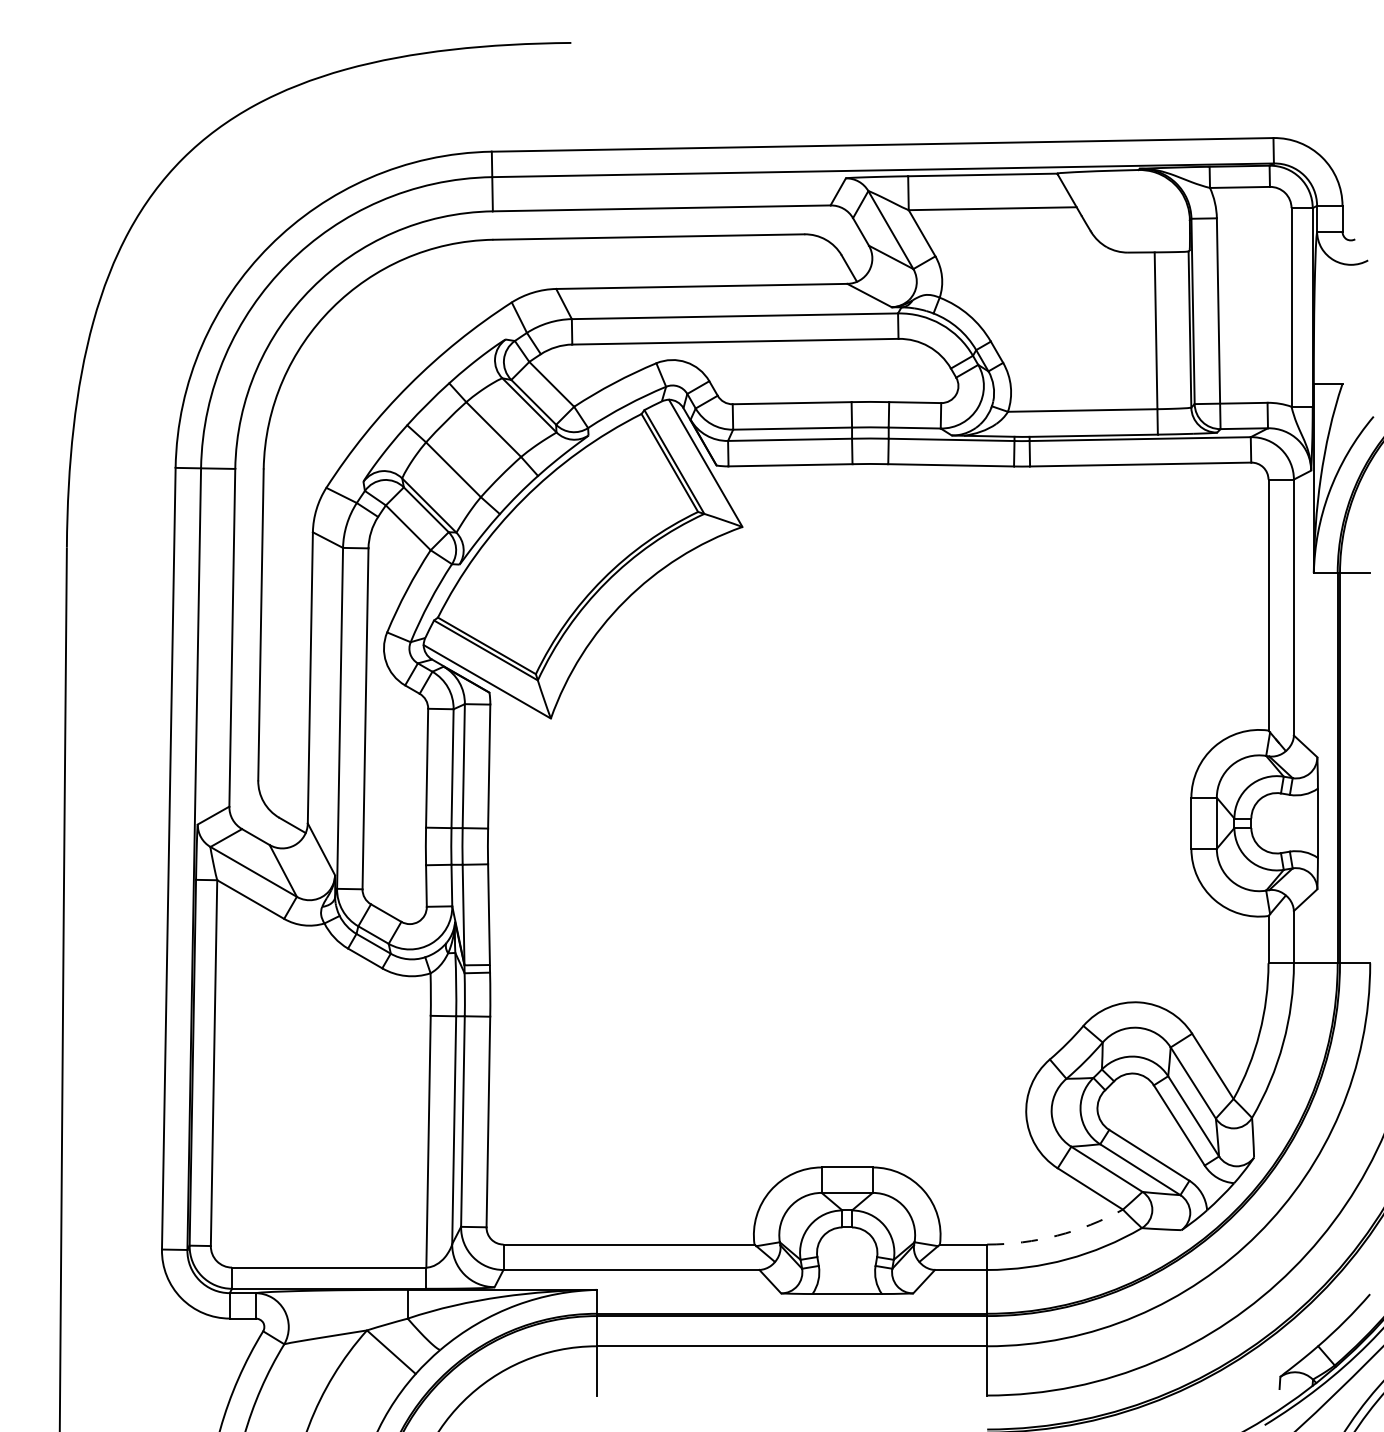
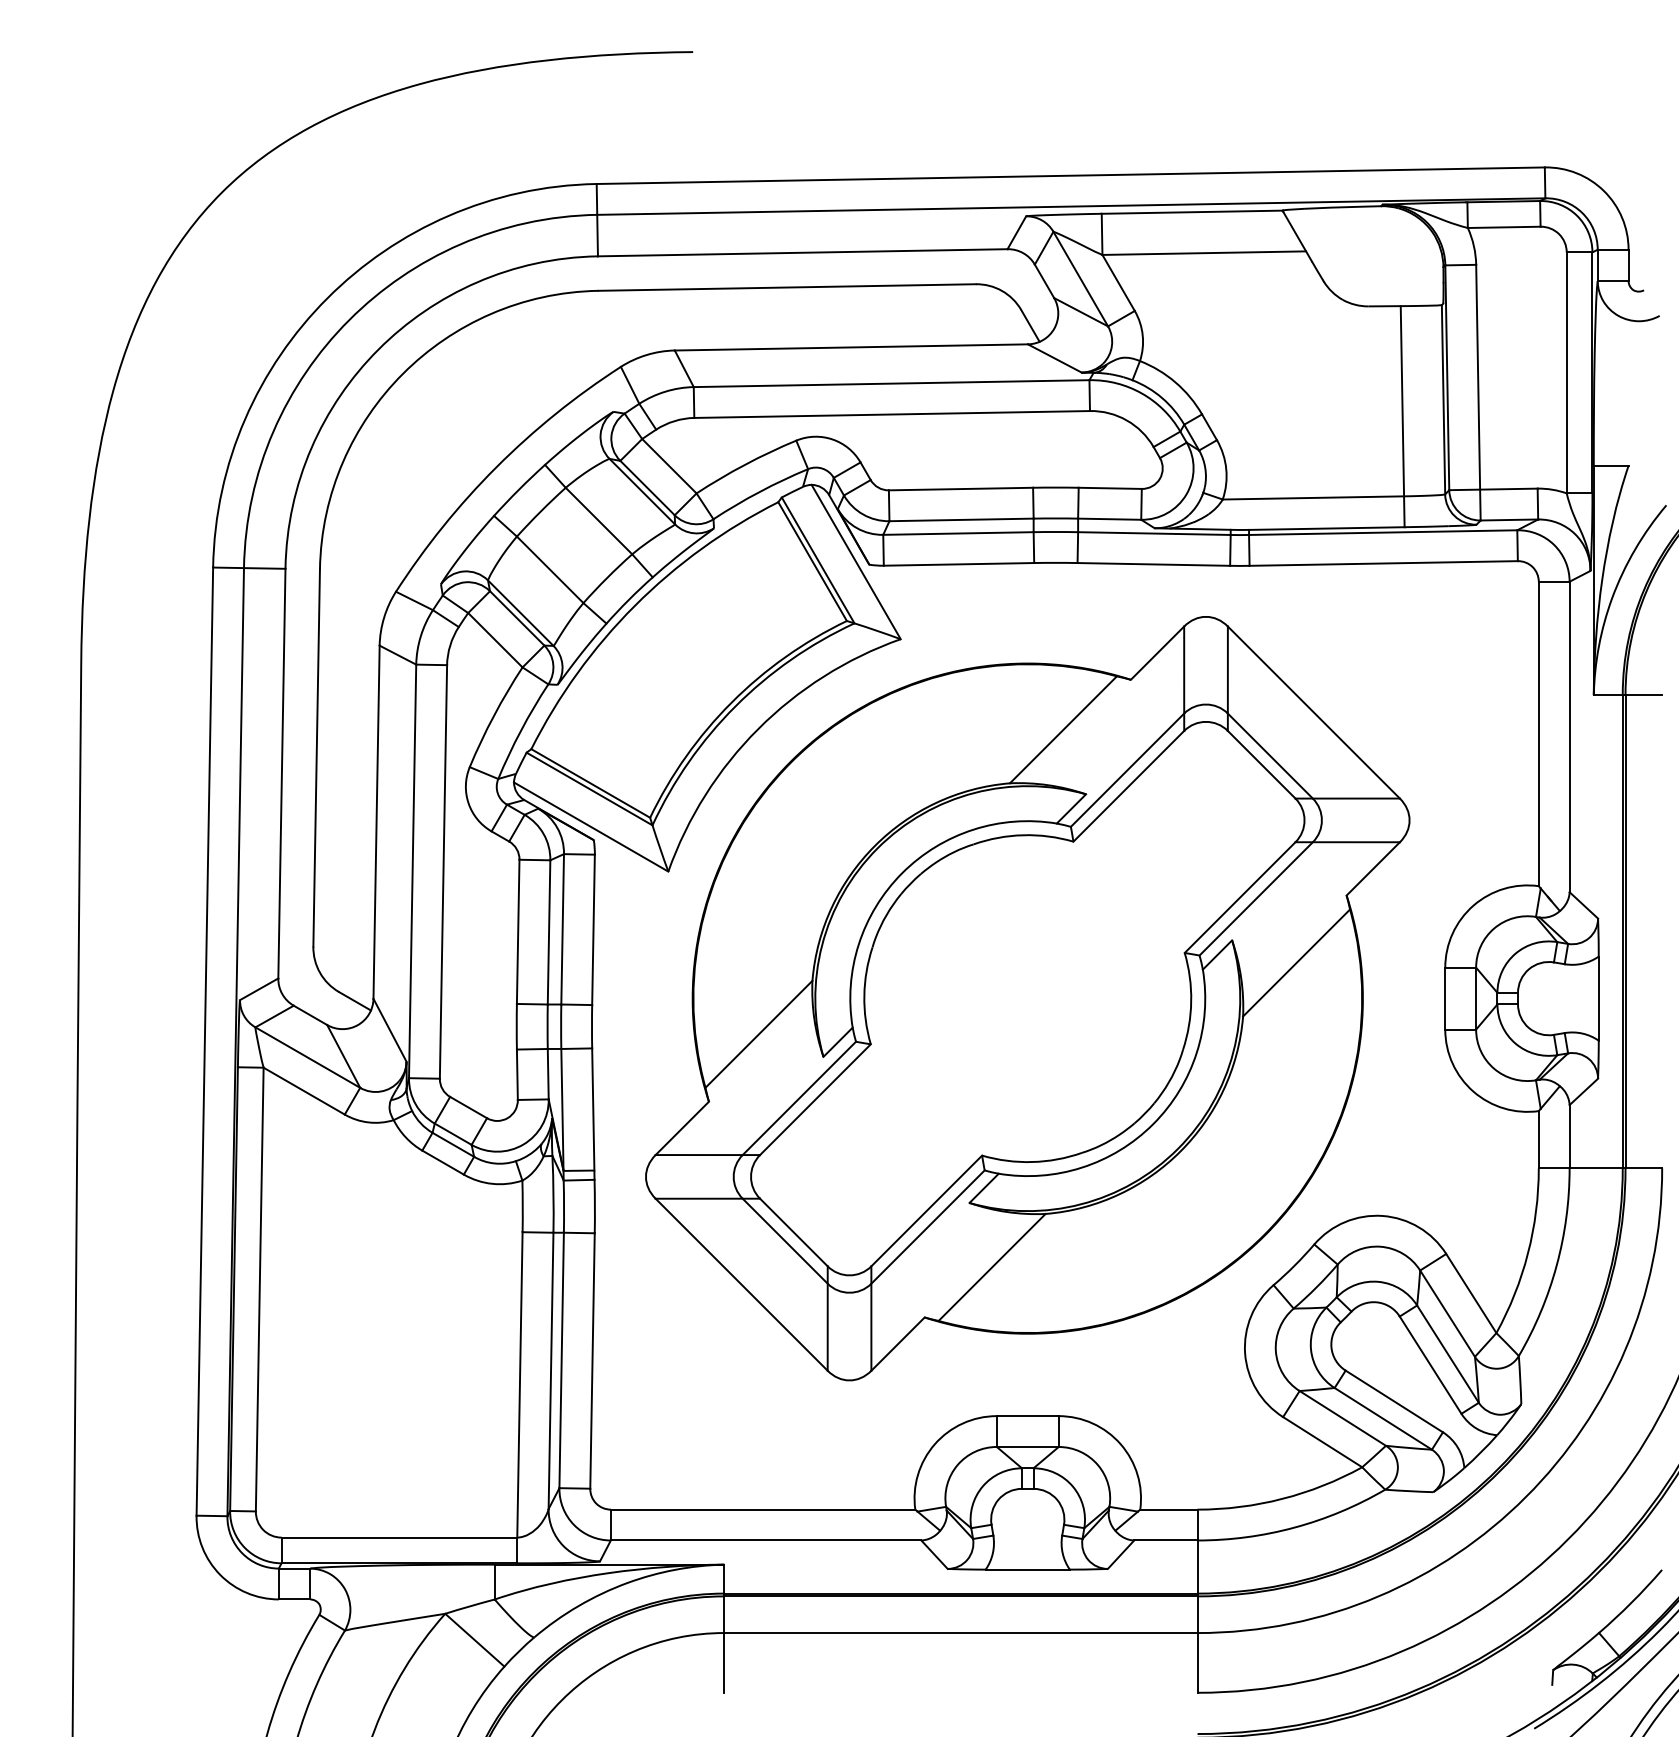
part: (846, 822) -> (1026, 997), added
arc: (1057, 1235) -> (1282, 1498), dashed -> solid

